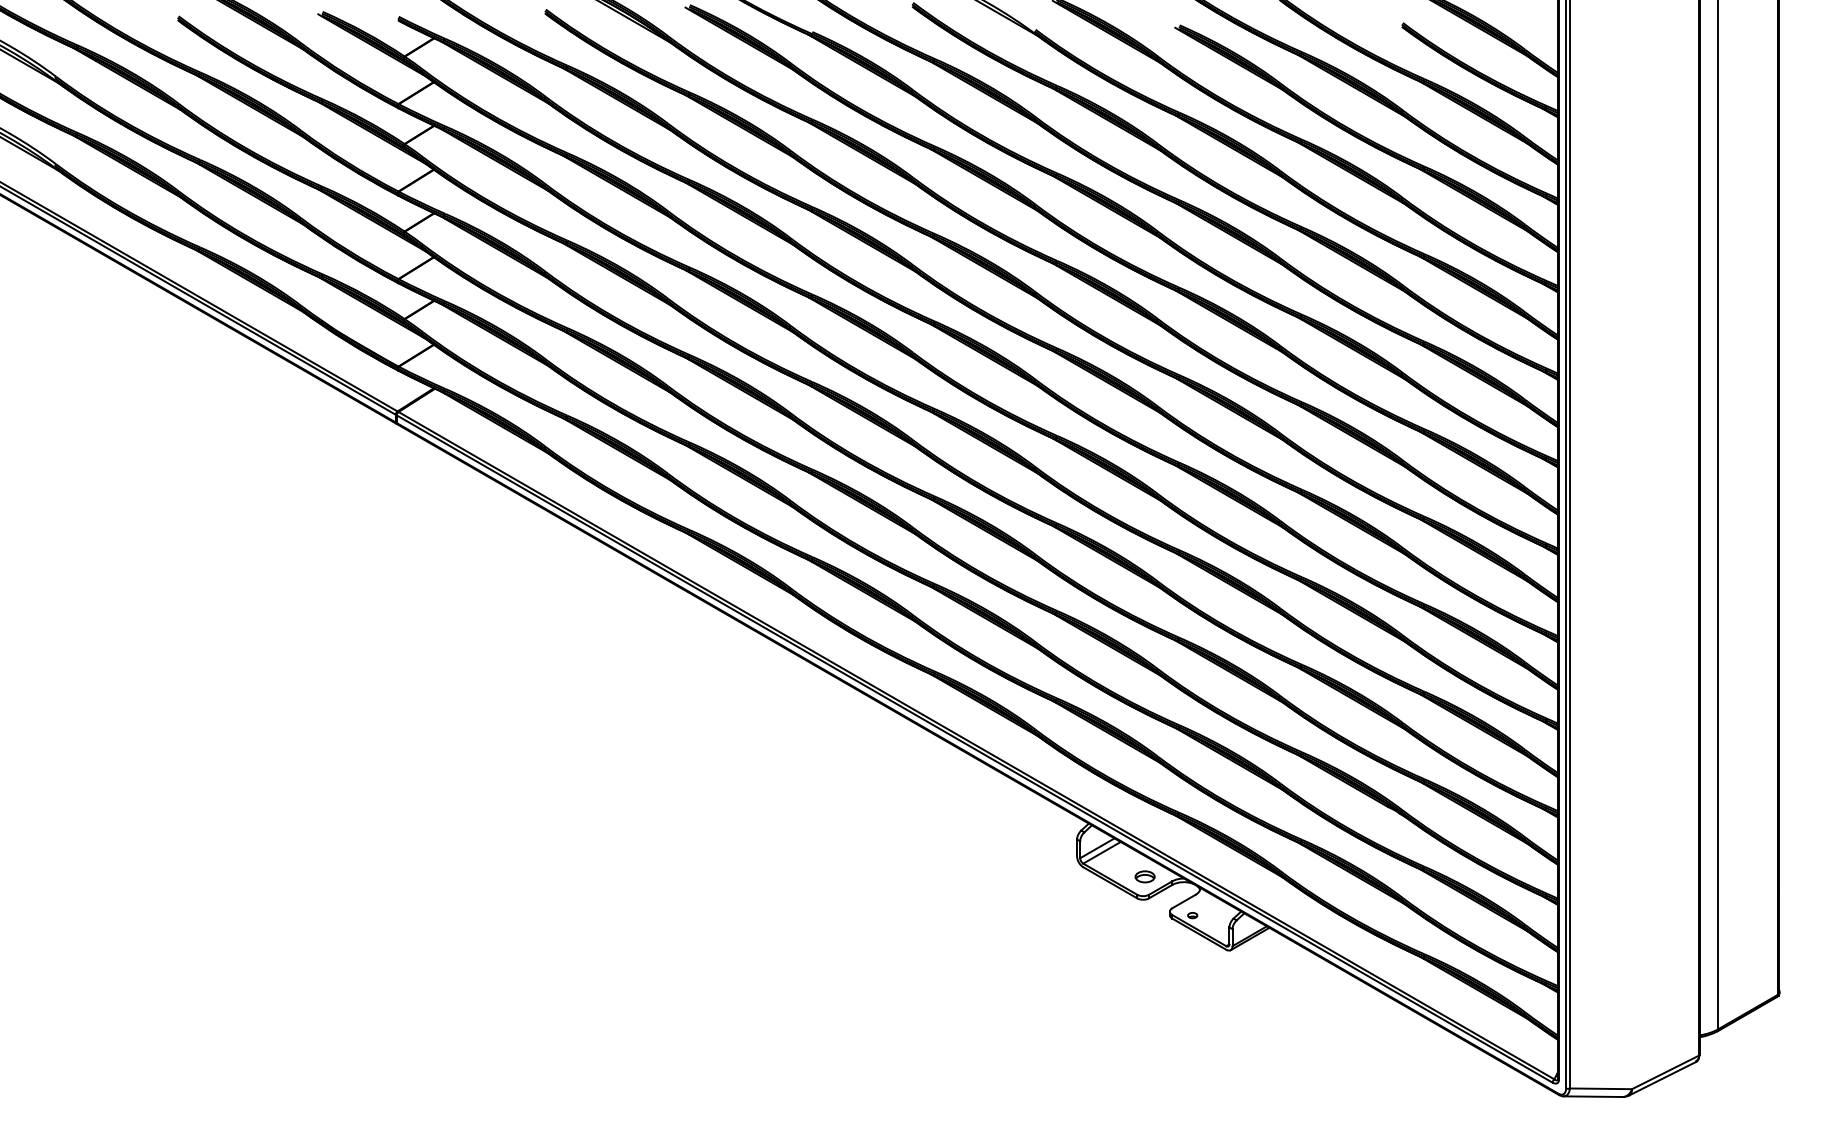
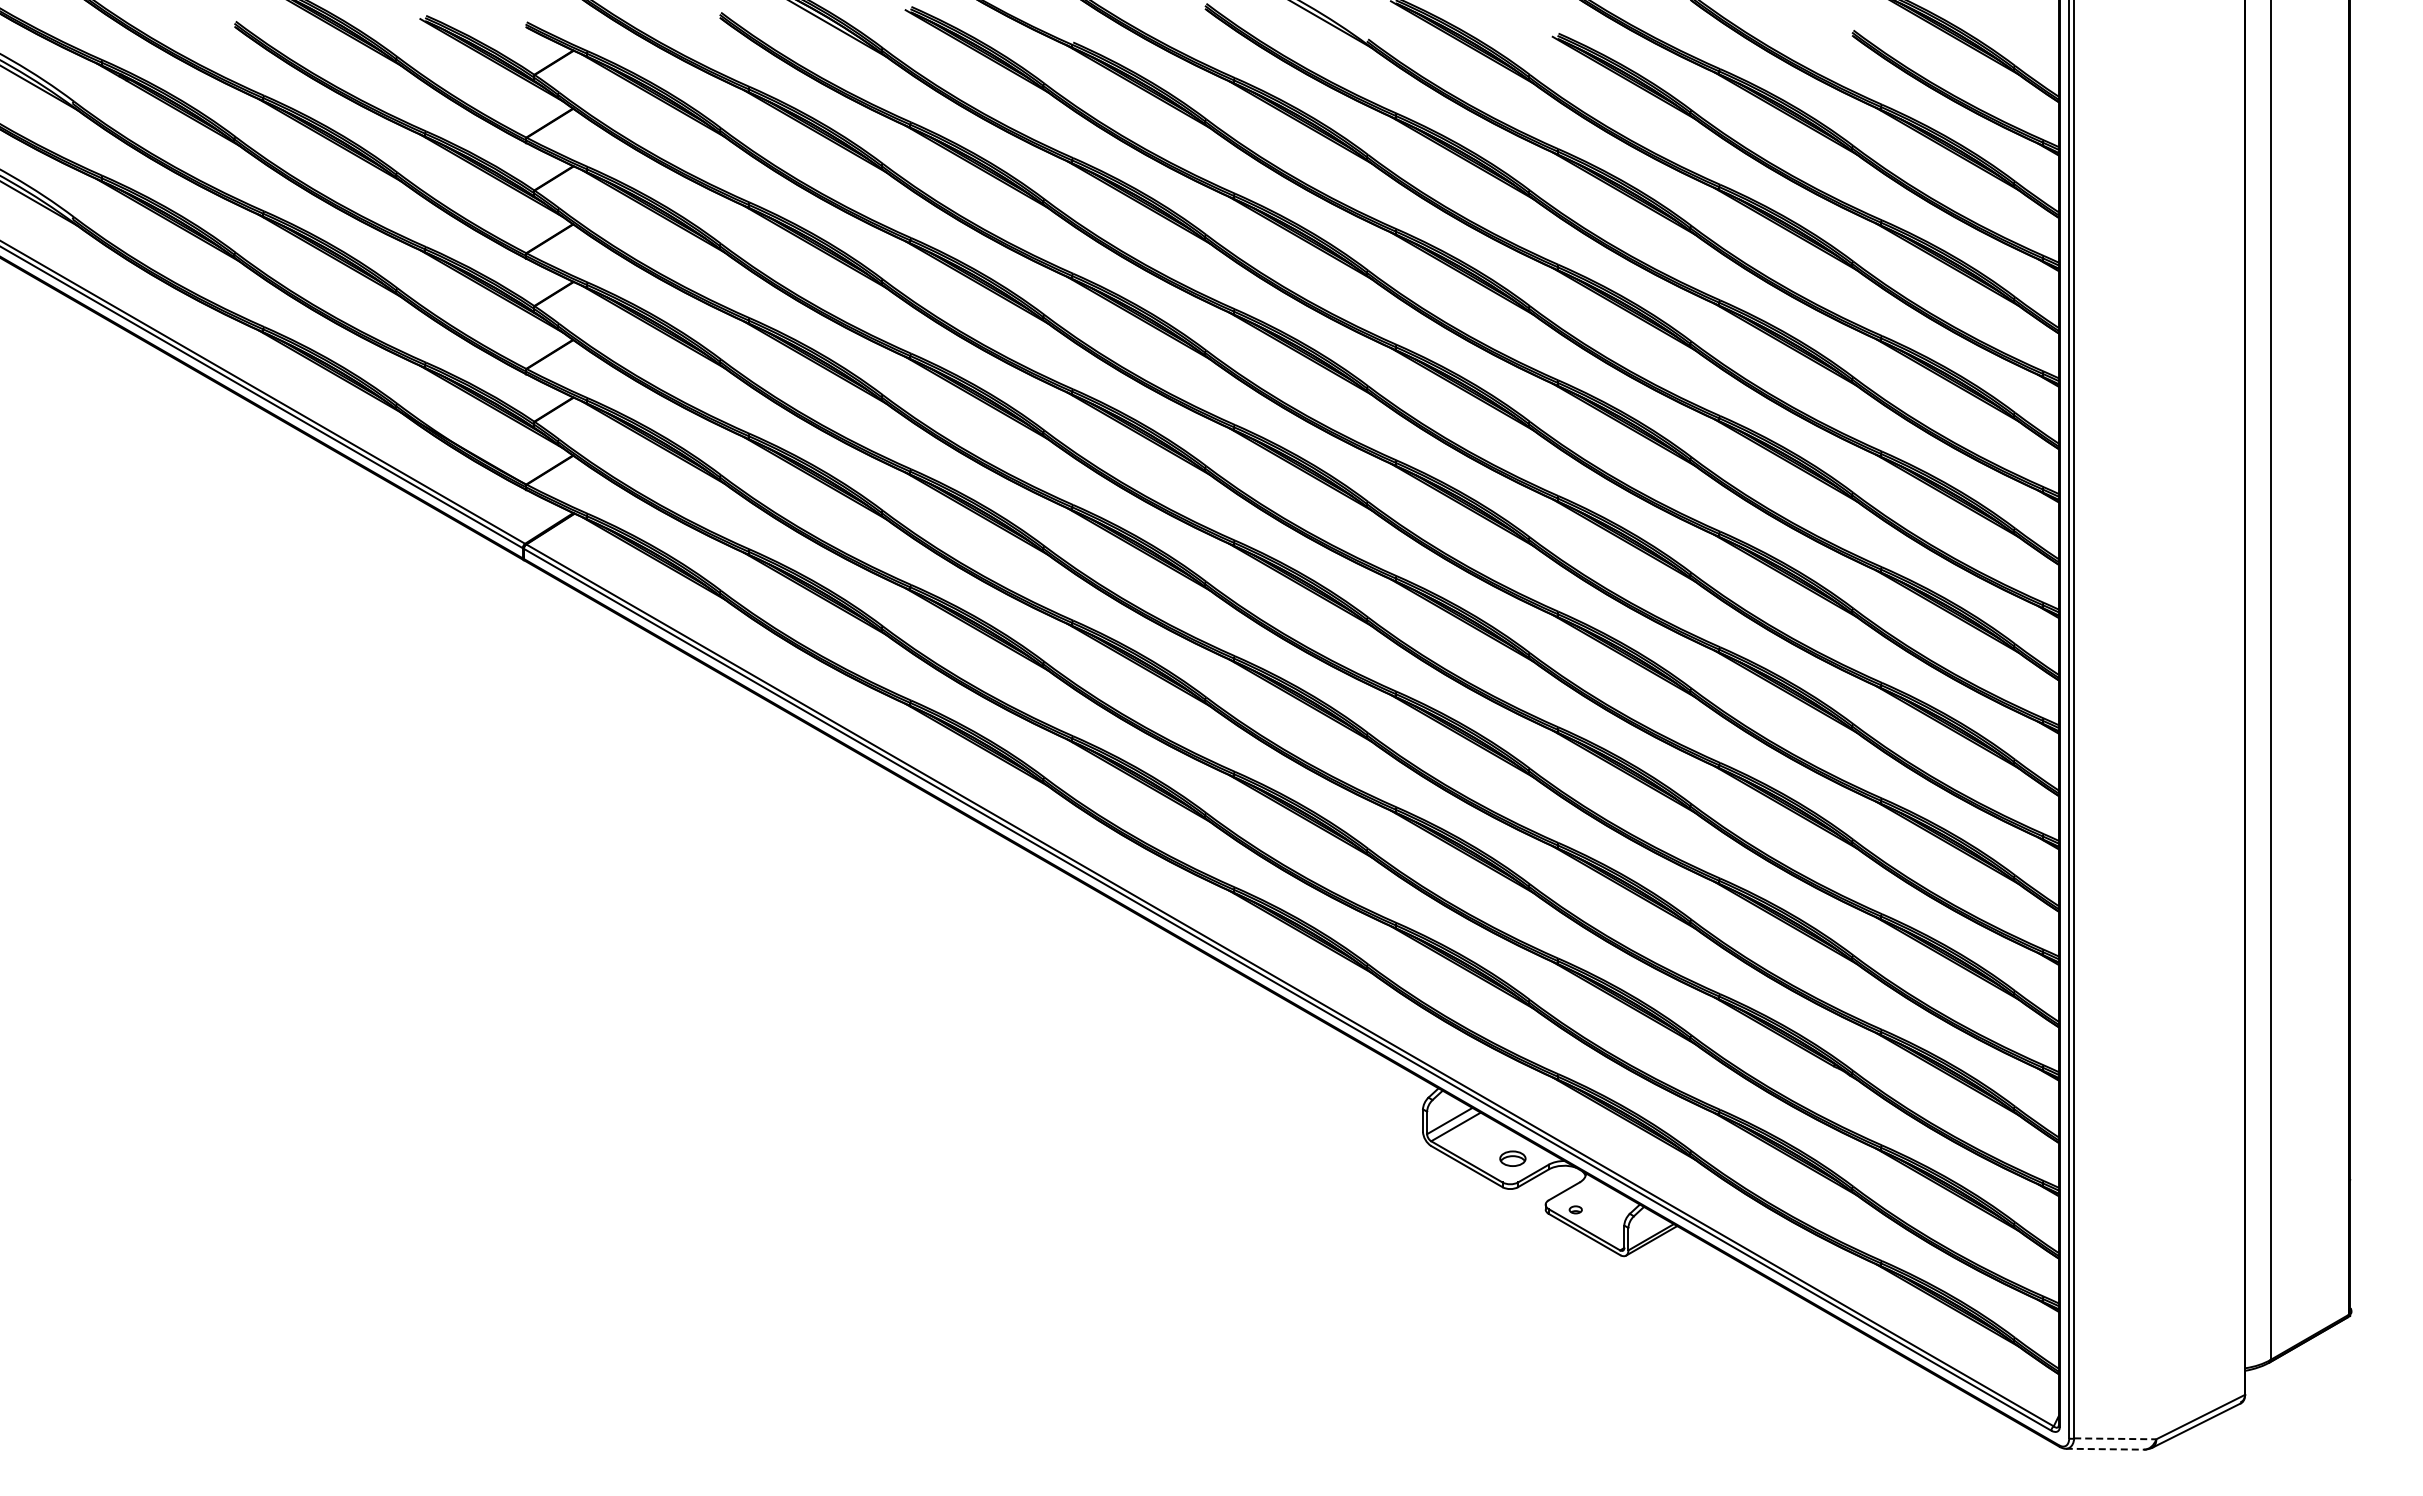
line: (1601, 1088) -> (2115, 1438), solid -> dashed
line: (1593, 1096) -> (2105, 1449), solid -> dashed

